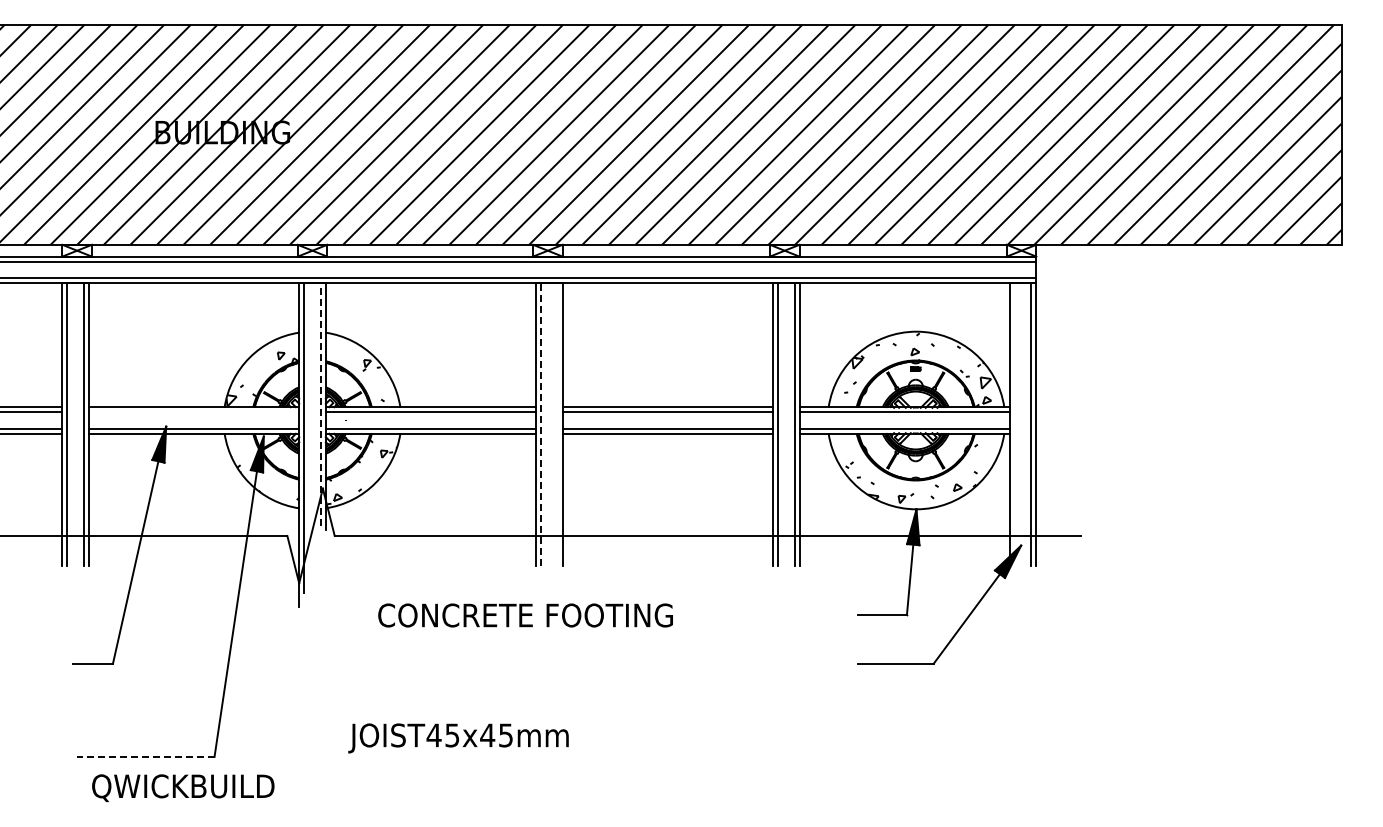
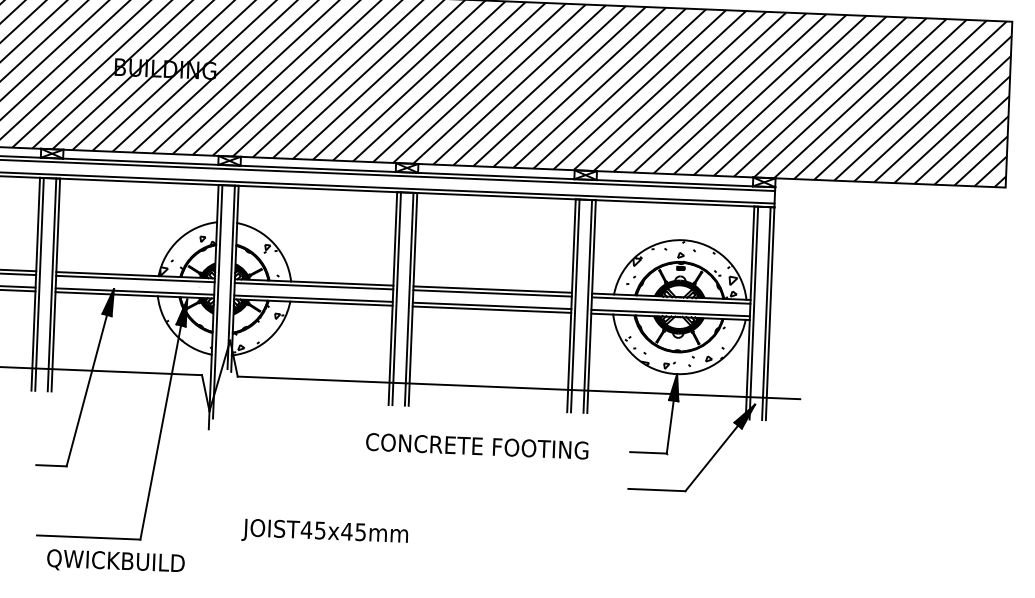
line: (320, 404) -> (230, 277), dashed -> solid
line: (194, 412) -> (135, 279), added
line: (541, 423) -> (397, 298), dashed -> solid
line: (557, 424) -> (409, 299), added
line: (1014, 424) -> (753, 313), added
text: (525, 615) -> (477, 446), moved
line: (145, 756) -> (88, 537), dashed -> solid

